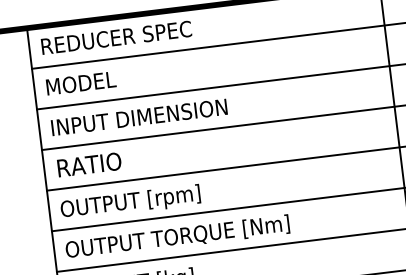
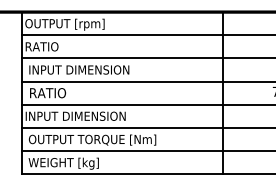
text: (112, 39) -> (69, 24), REDUCER SPEC -> OUTPUT [rpm]
text: (76, 83) -> (46, 46), MODEL -> RATIO
text: (142, 201) -> (75, 117), OUTPUT [rpm] -> INPUT DIMENSION

